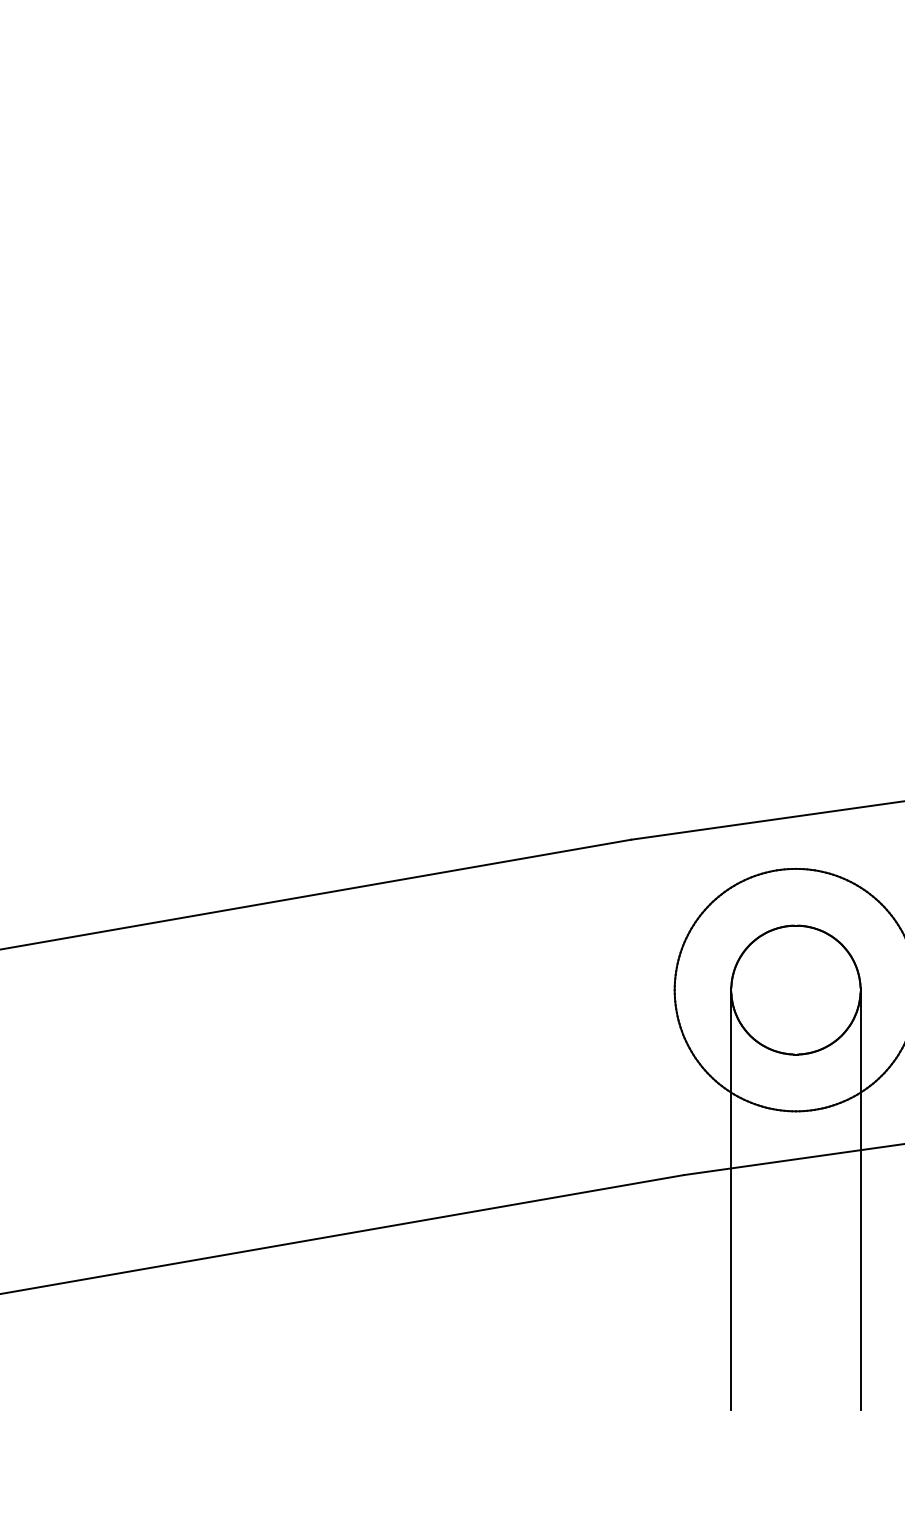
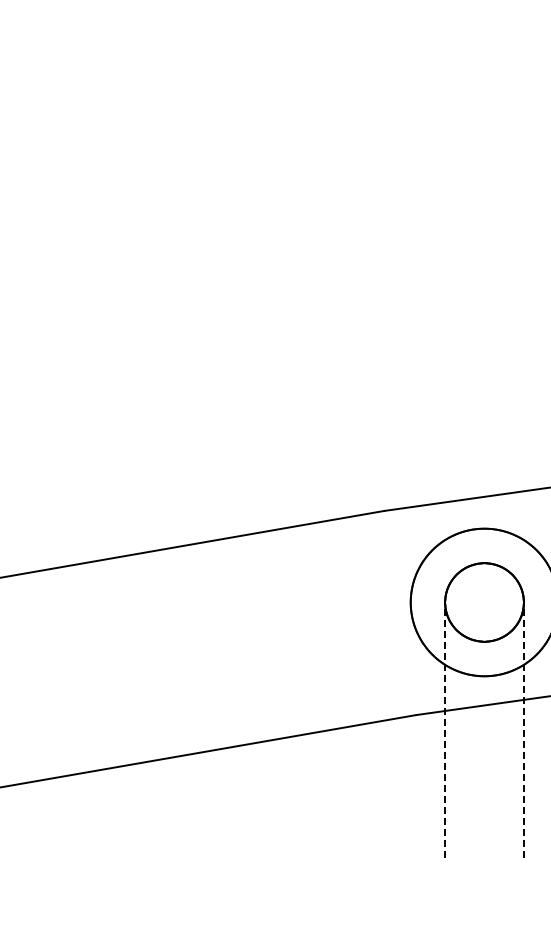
line: (731, 1200) -> (445, 730), solid -> dashed
line: (859, 1200) -> (523, 730), solid -> dashed

